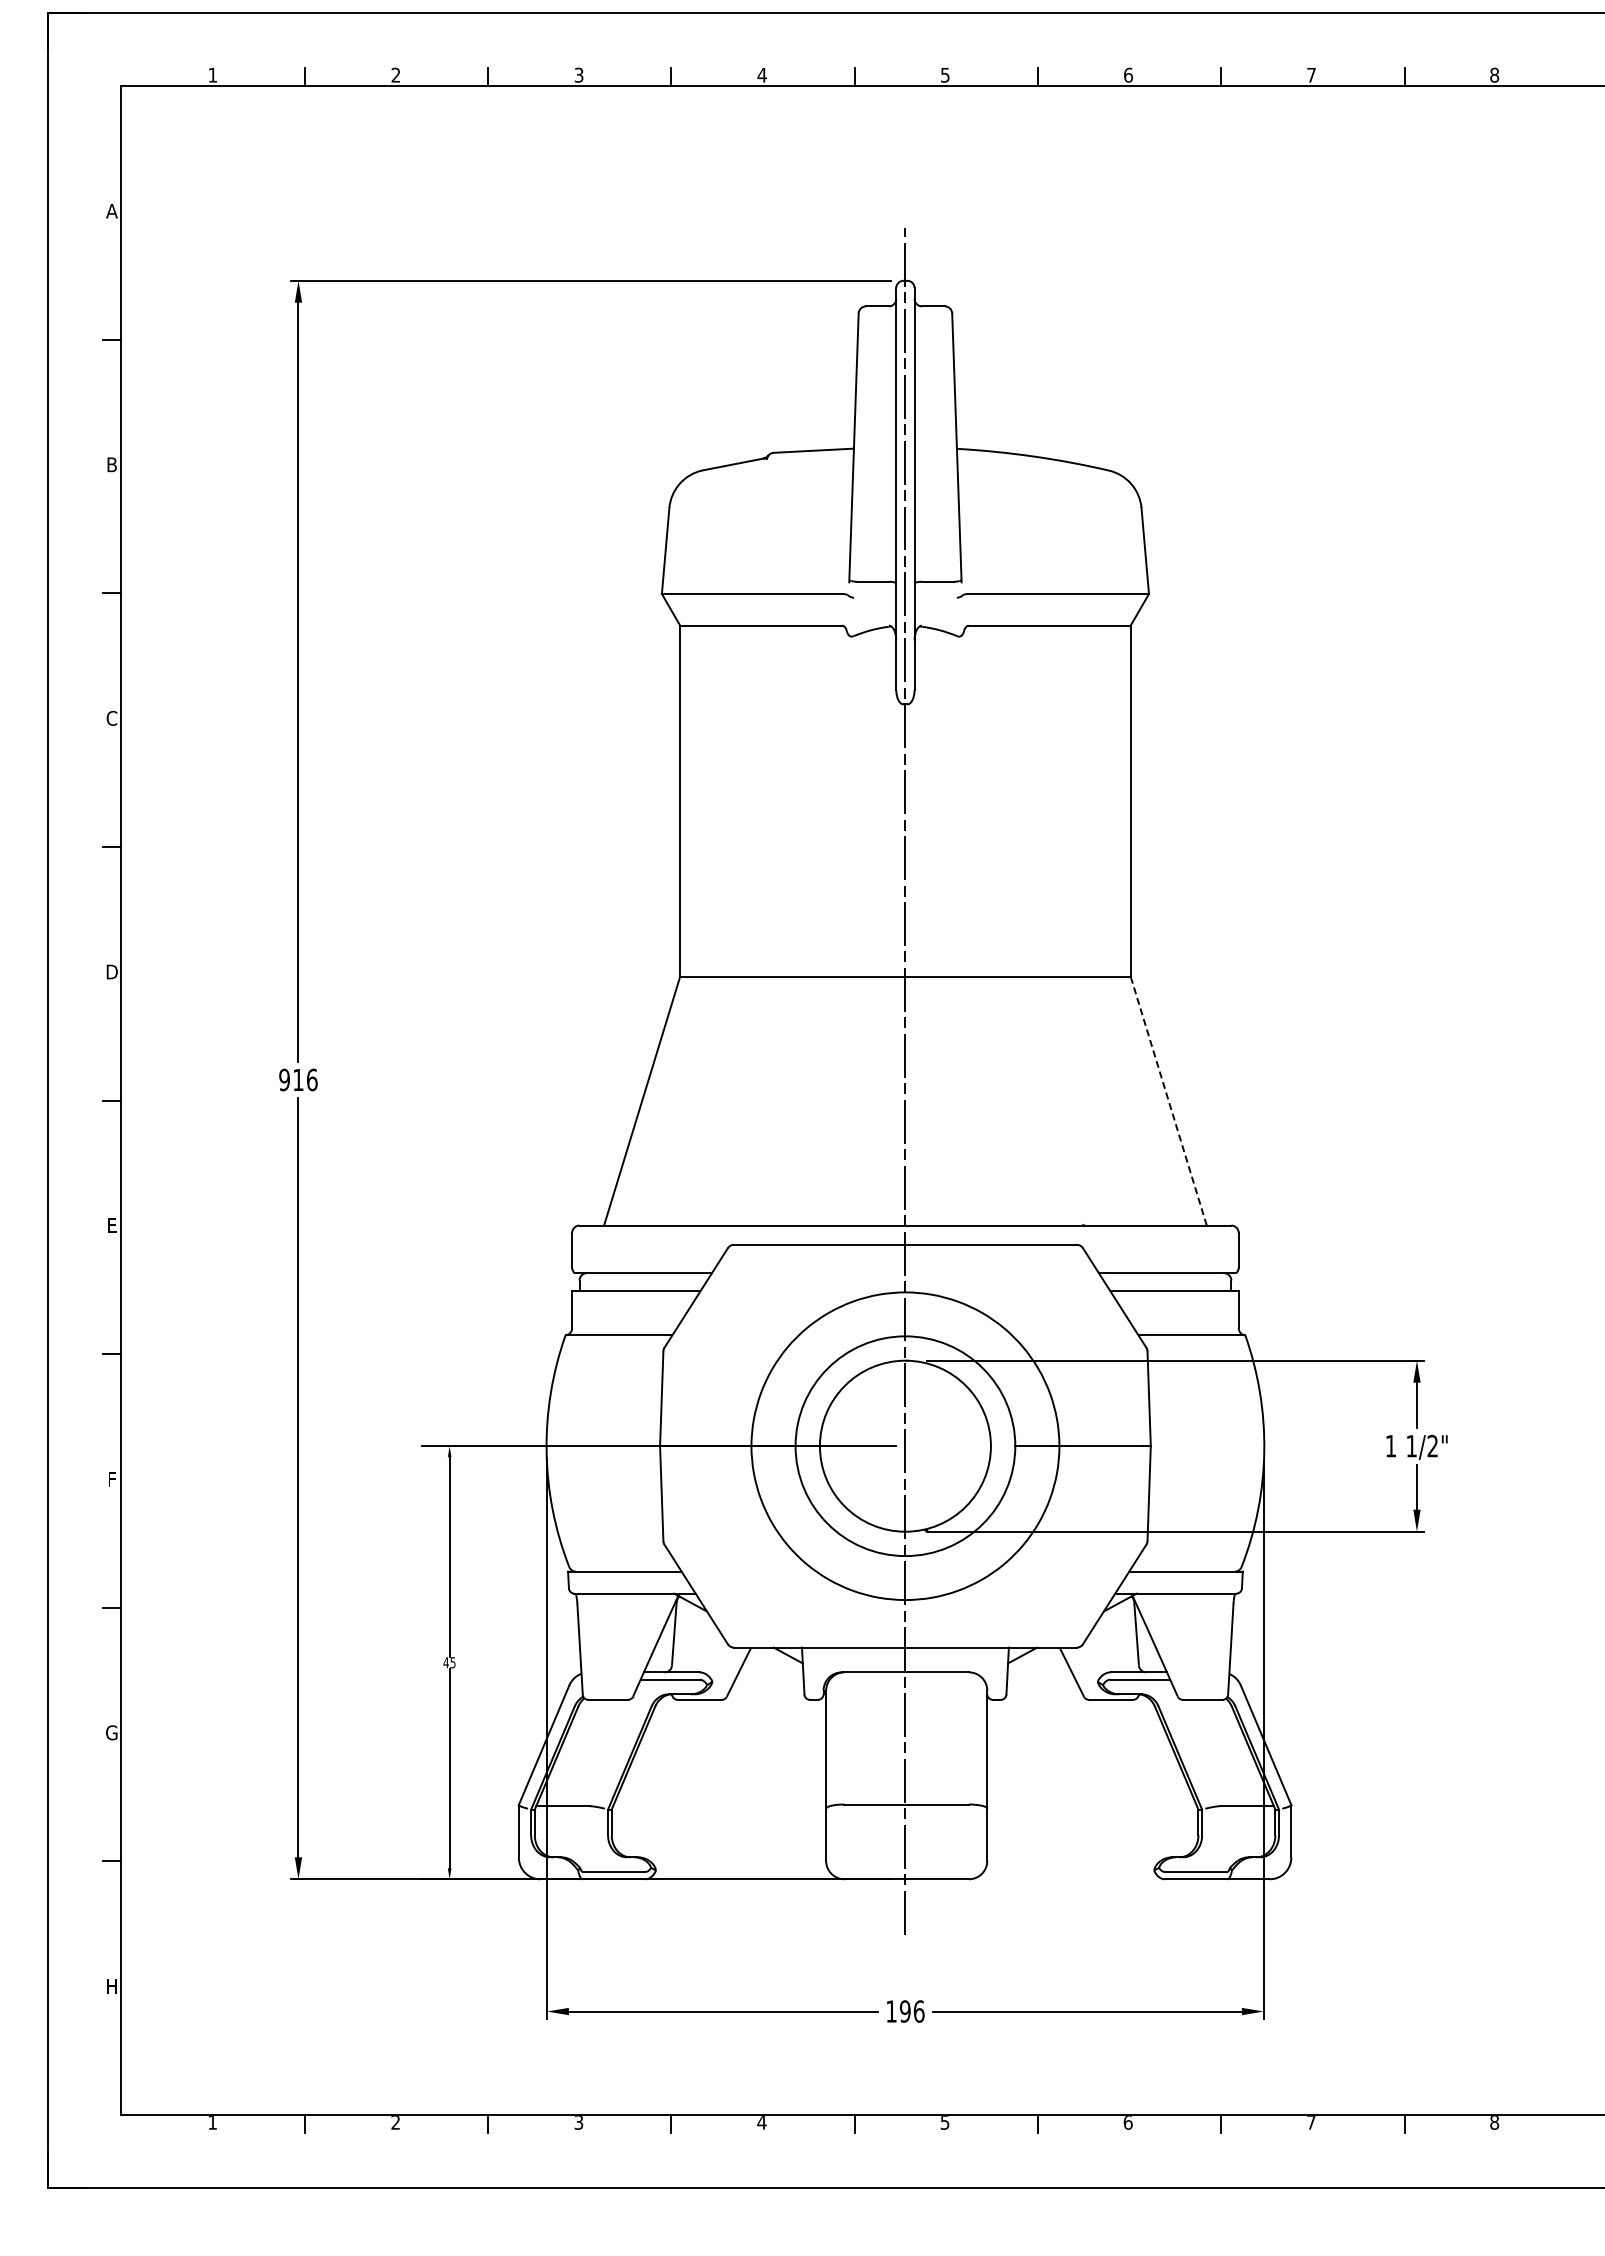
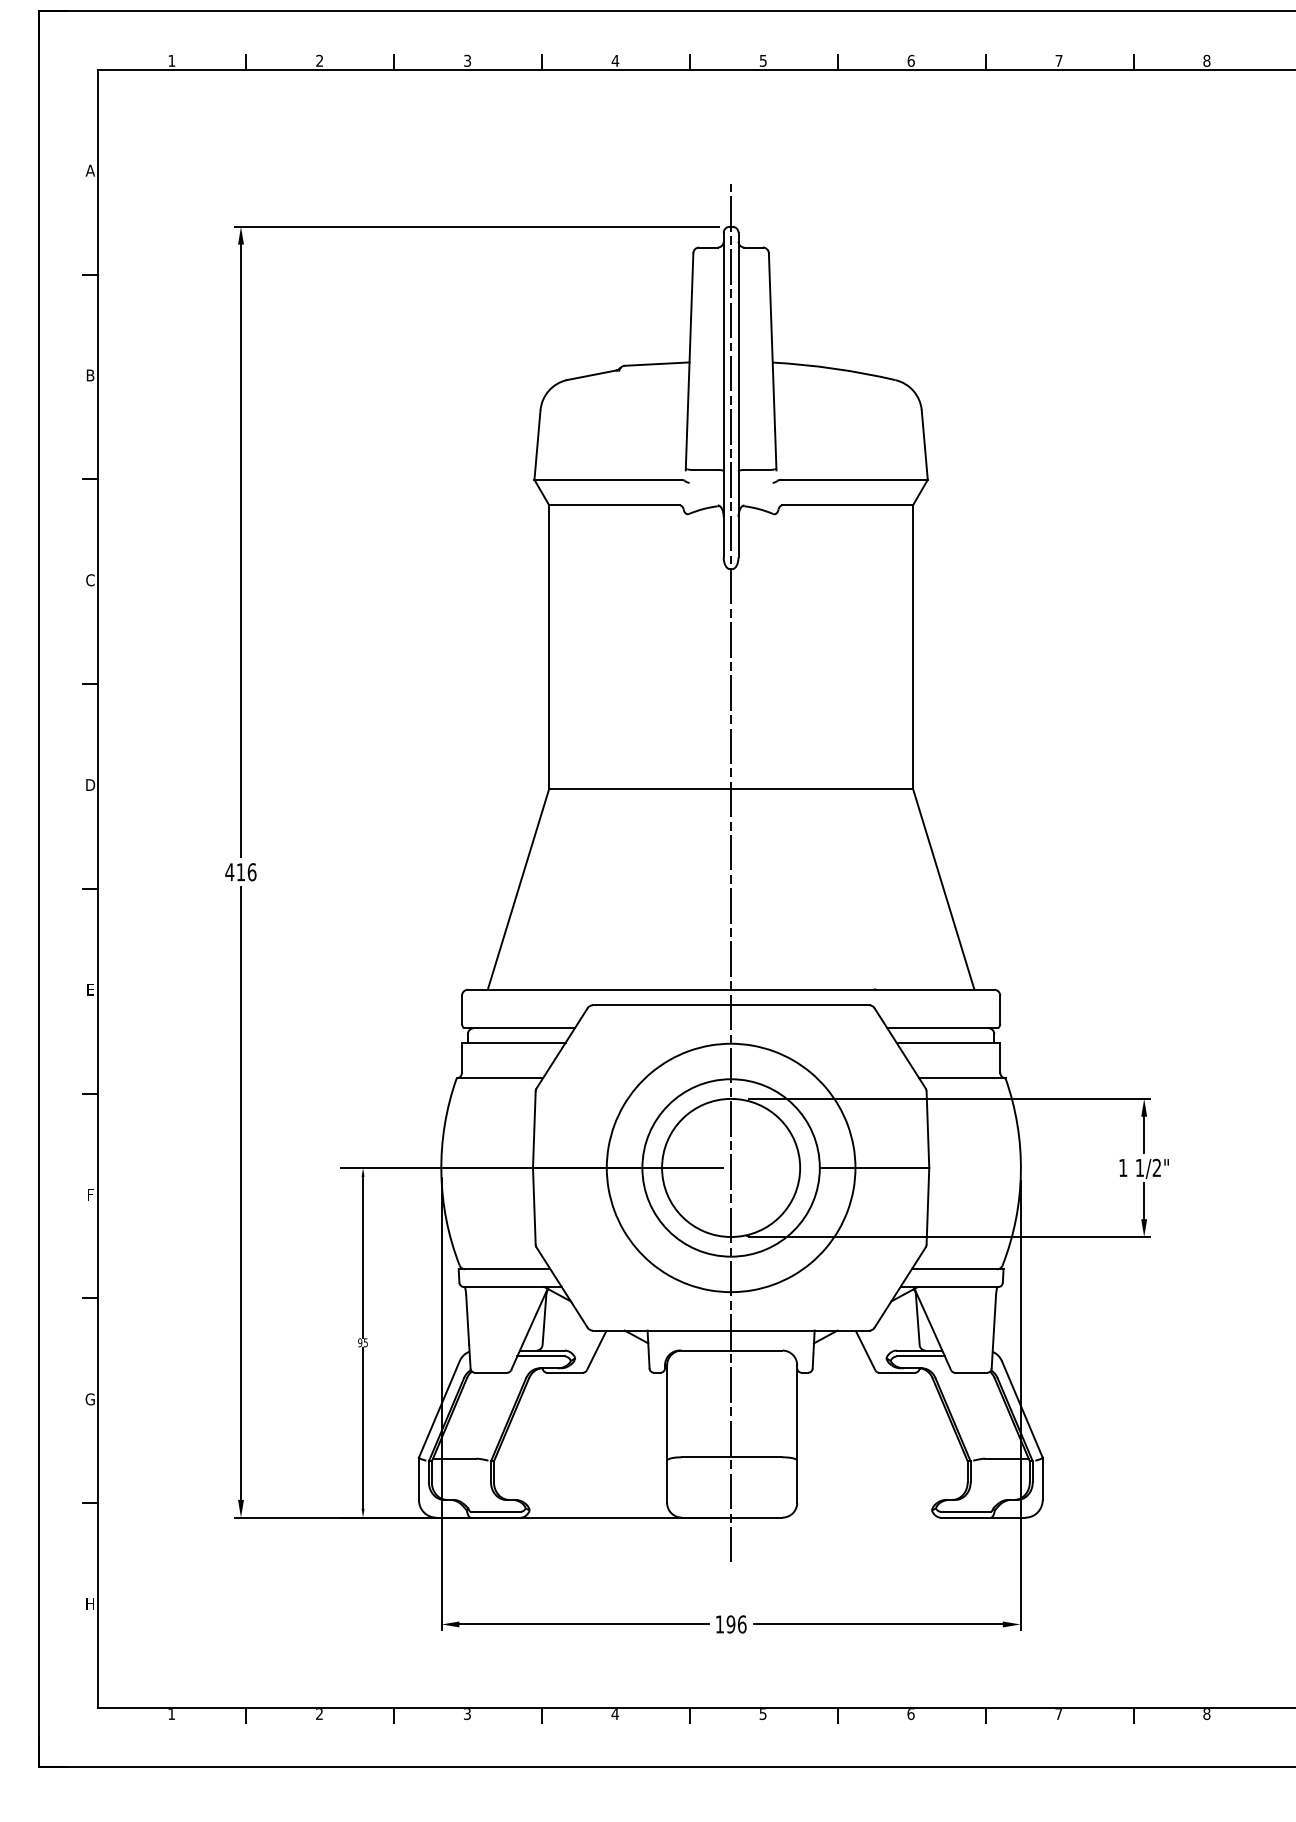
text: (284, 1079) -> (229, 871), 916 -> 416
line: (1168, 1100) -> (943, 888), dashed -> solid
text: (445, 1662) -> (359, 1342), 45 -> 95

